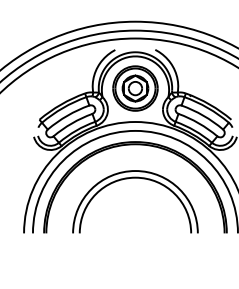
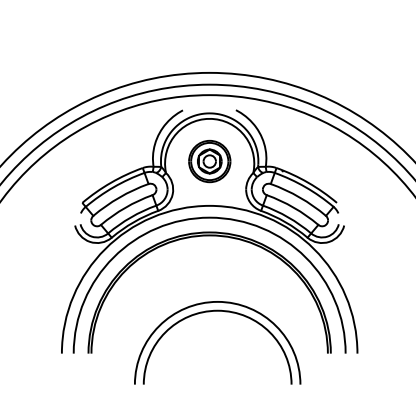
part: (135, 88) -> (209, 161), size x0.7
part: (130, 179) -> (210, 312), moved

